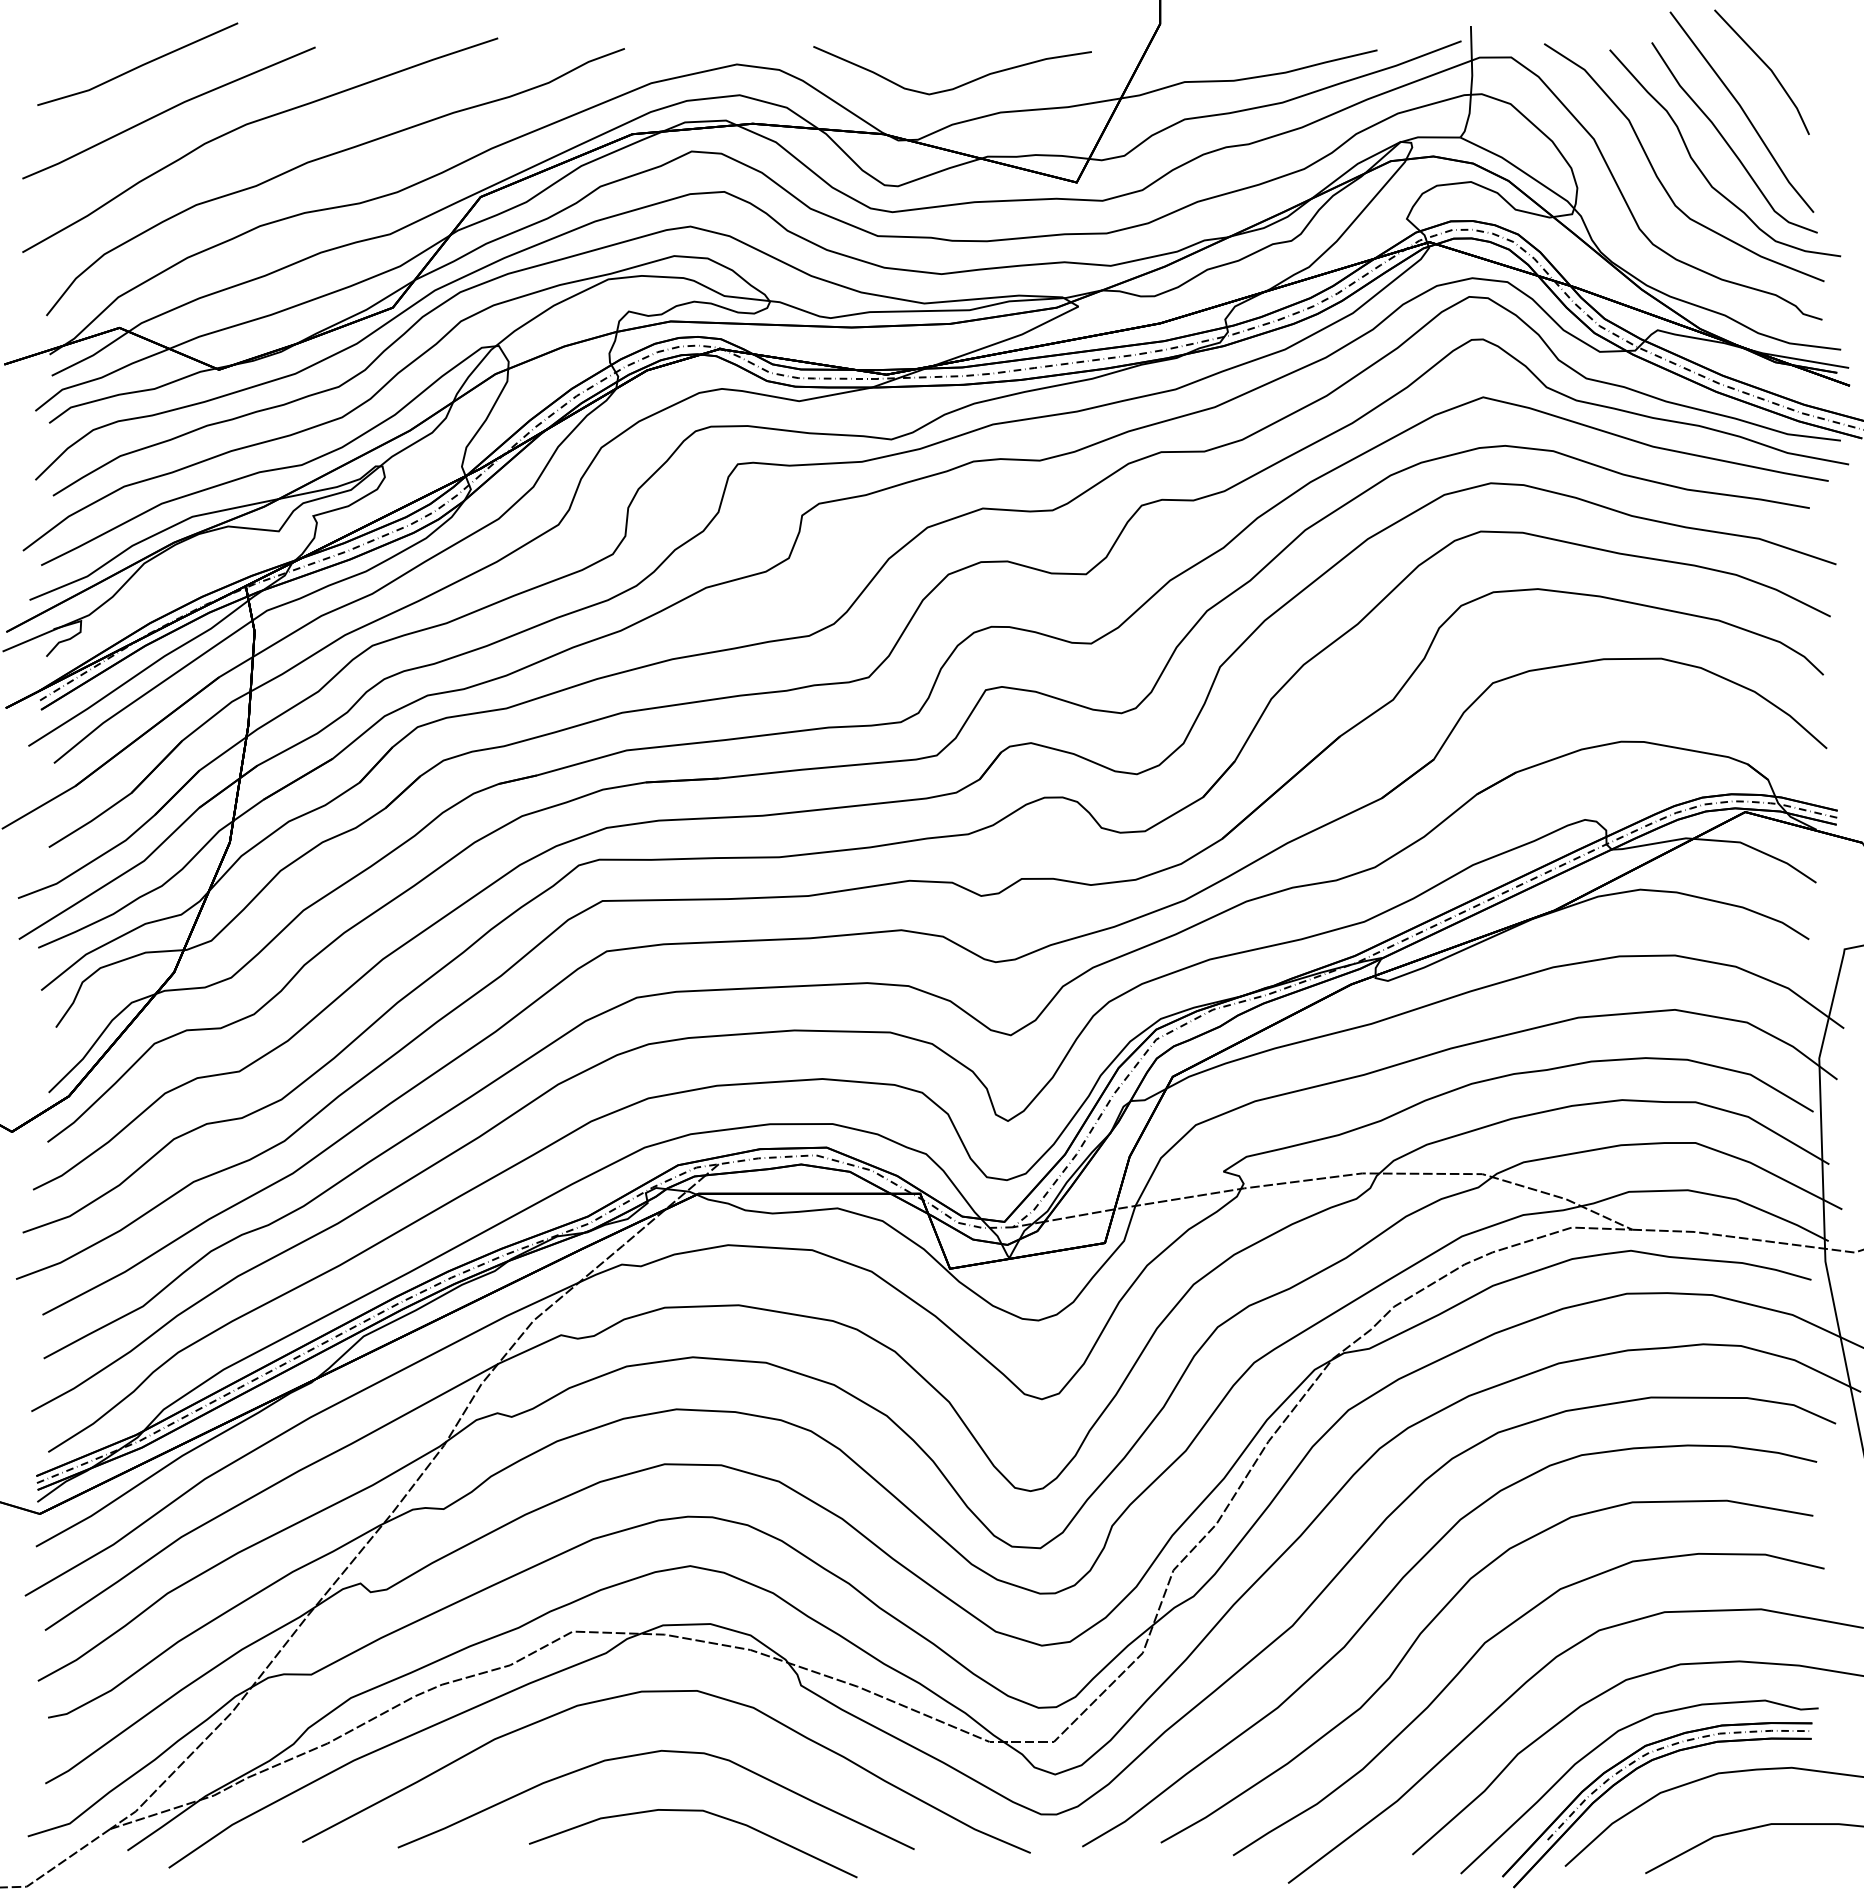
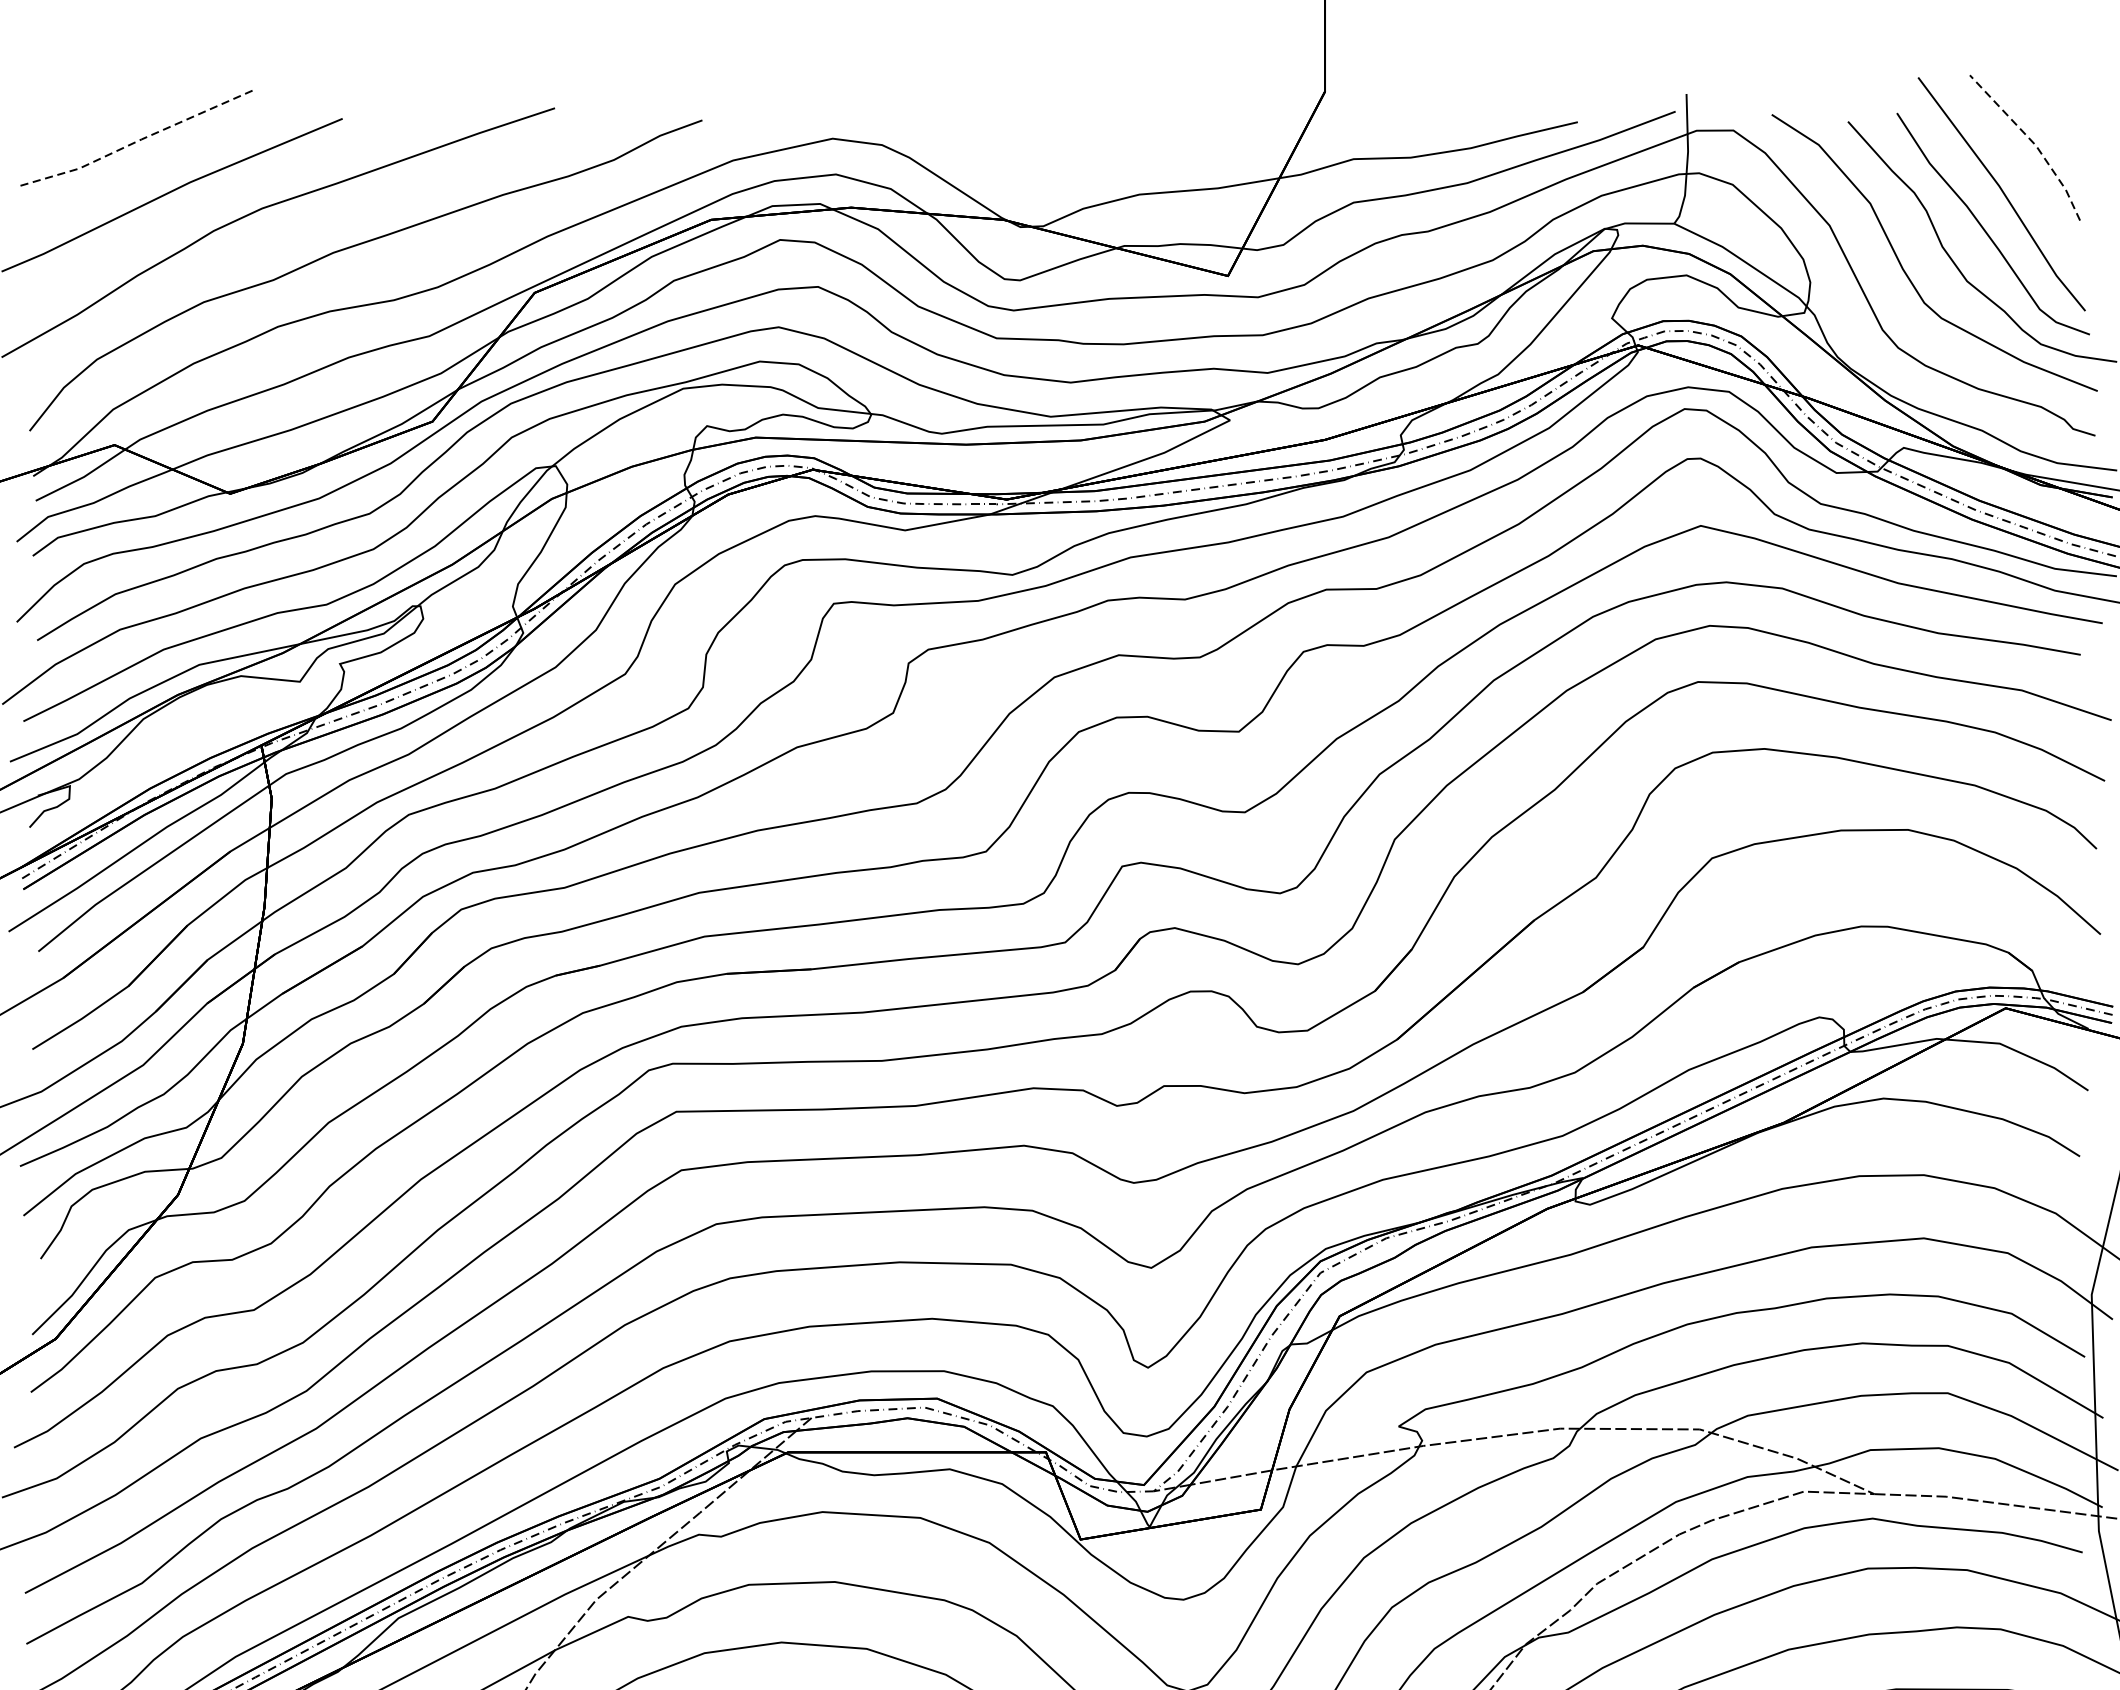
line: (138, 67) -> (136, 142), solid -> dashed
line: (1769, 68) -> (2033, 143), solid -> dashed
curve: (958, 85) -> (1090, 163), removed

